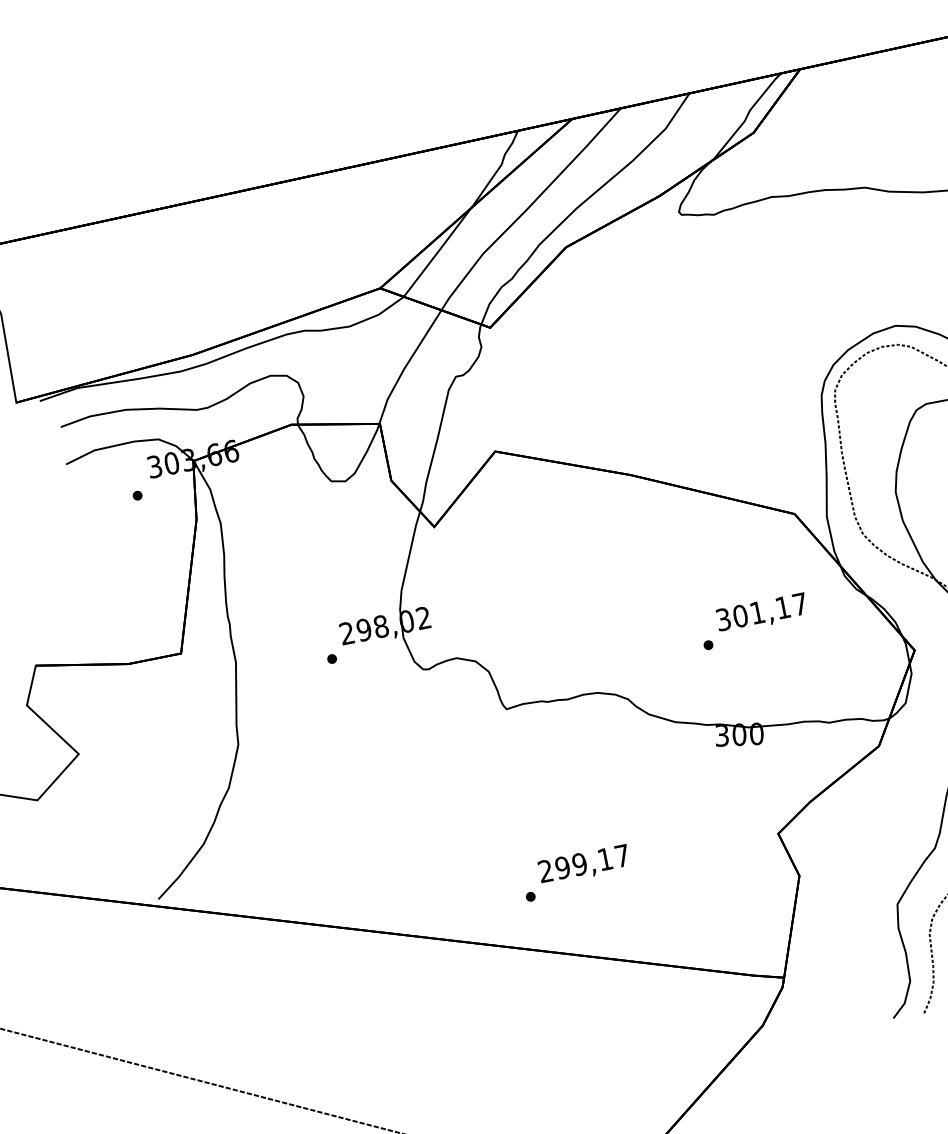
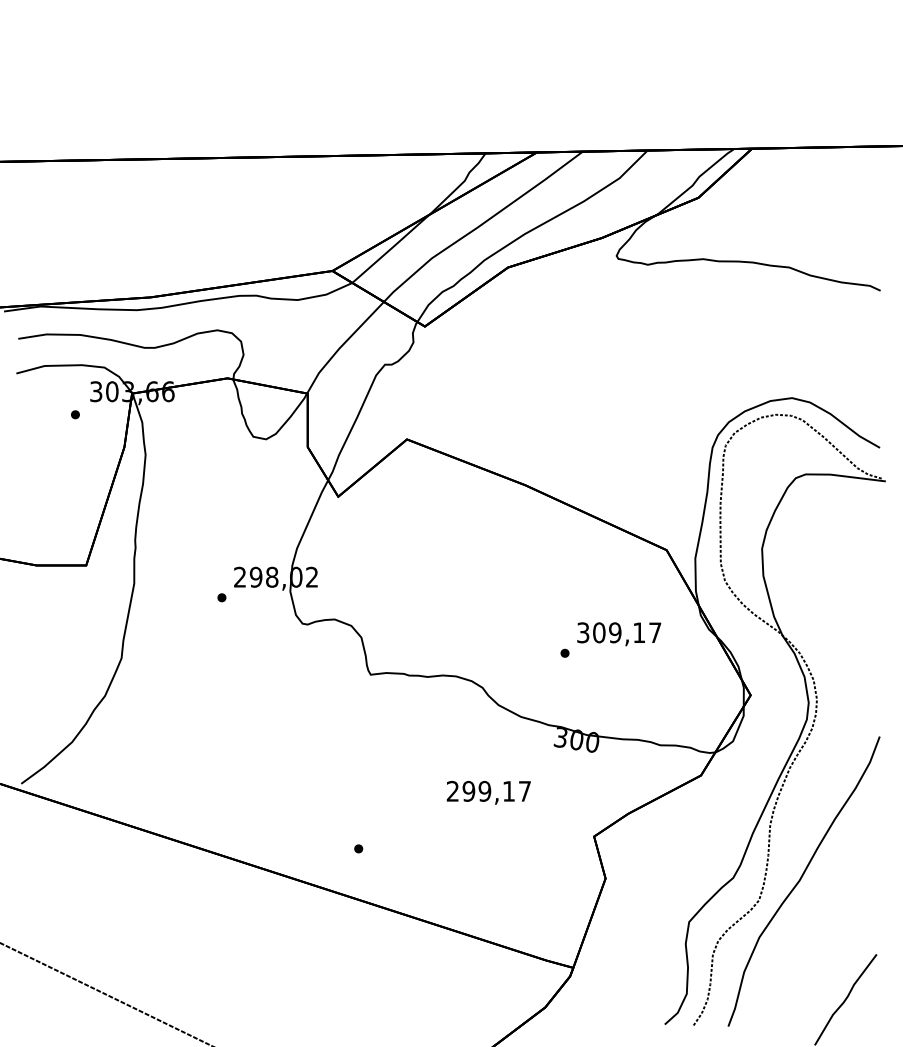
text: (757, 612) -> (615, 632), 301,17 -> 309,17
text: (583, 864) -> (488, 792), moved

